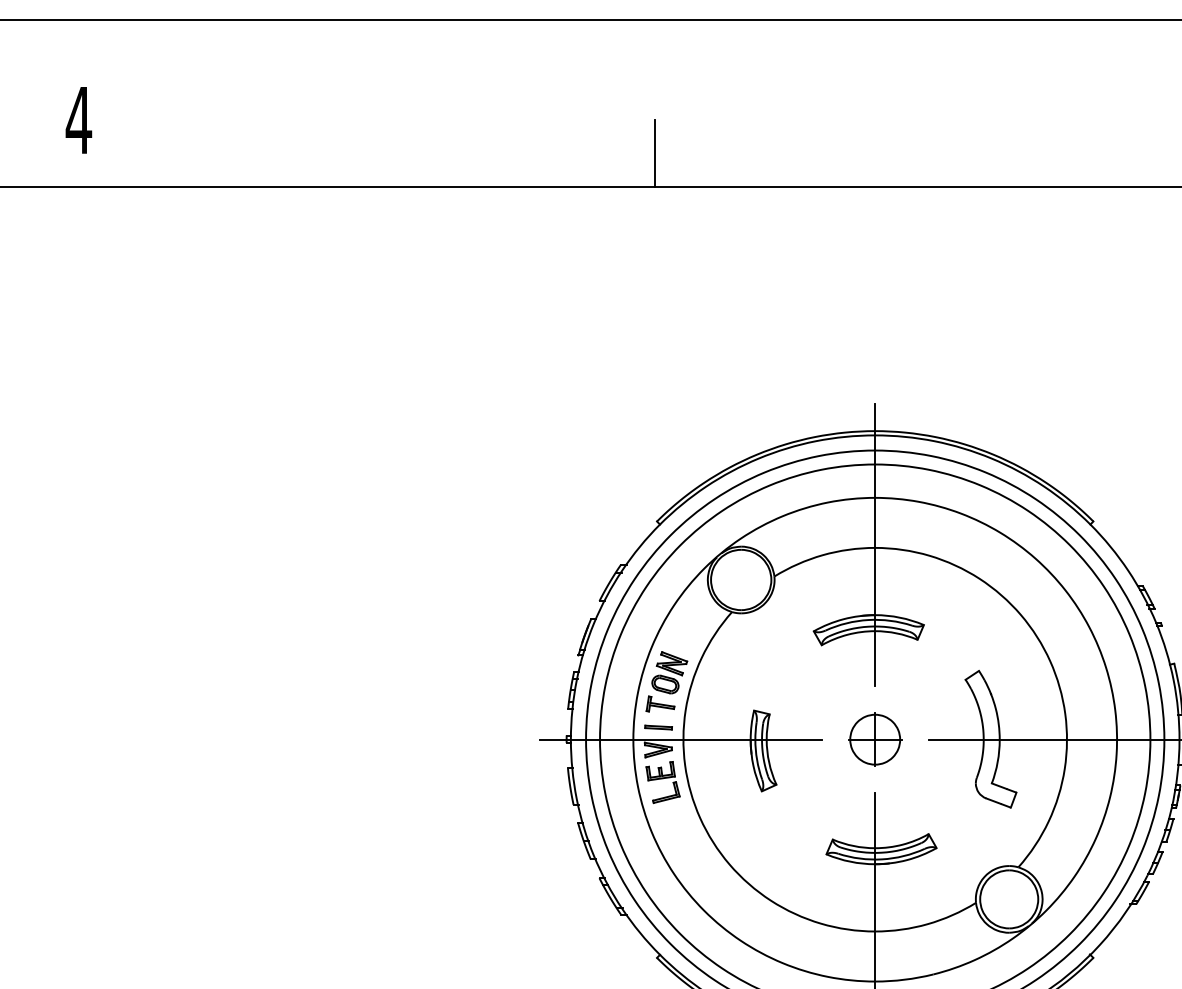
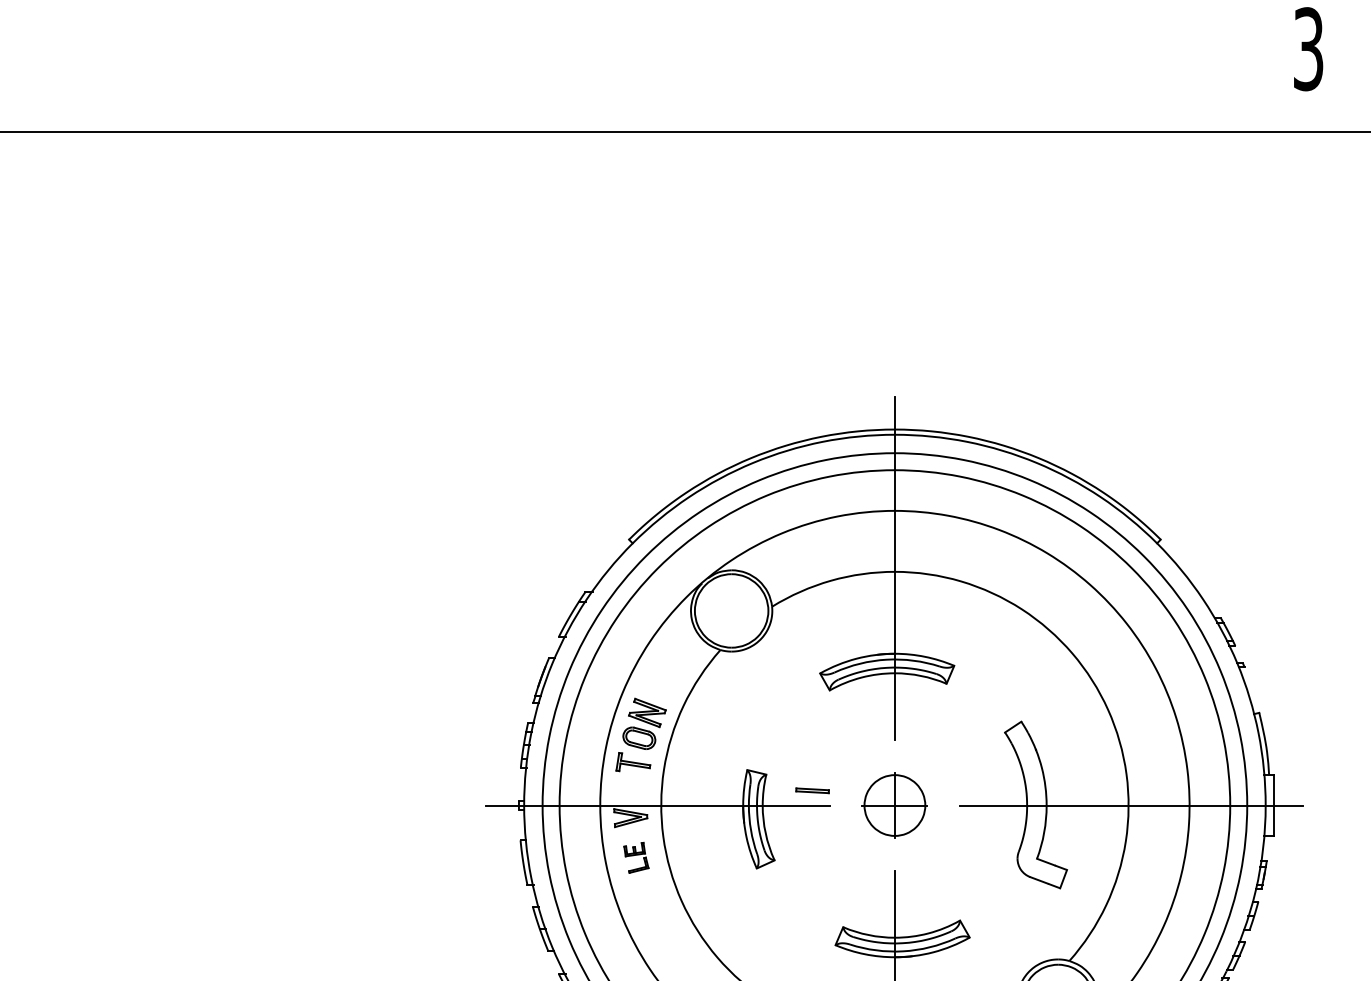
line: (655, 153) -> (627, 91), removed
part: (658, 727) -> (812, 790), moved
part: (662, 782) -> (635, 857), size x0.6

